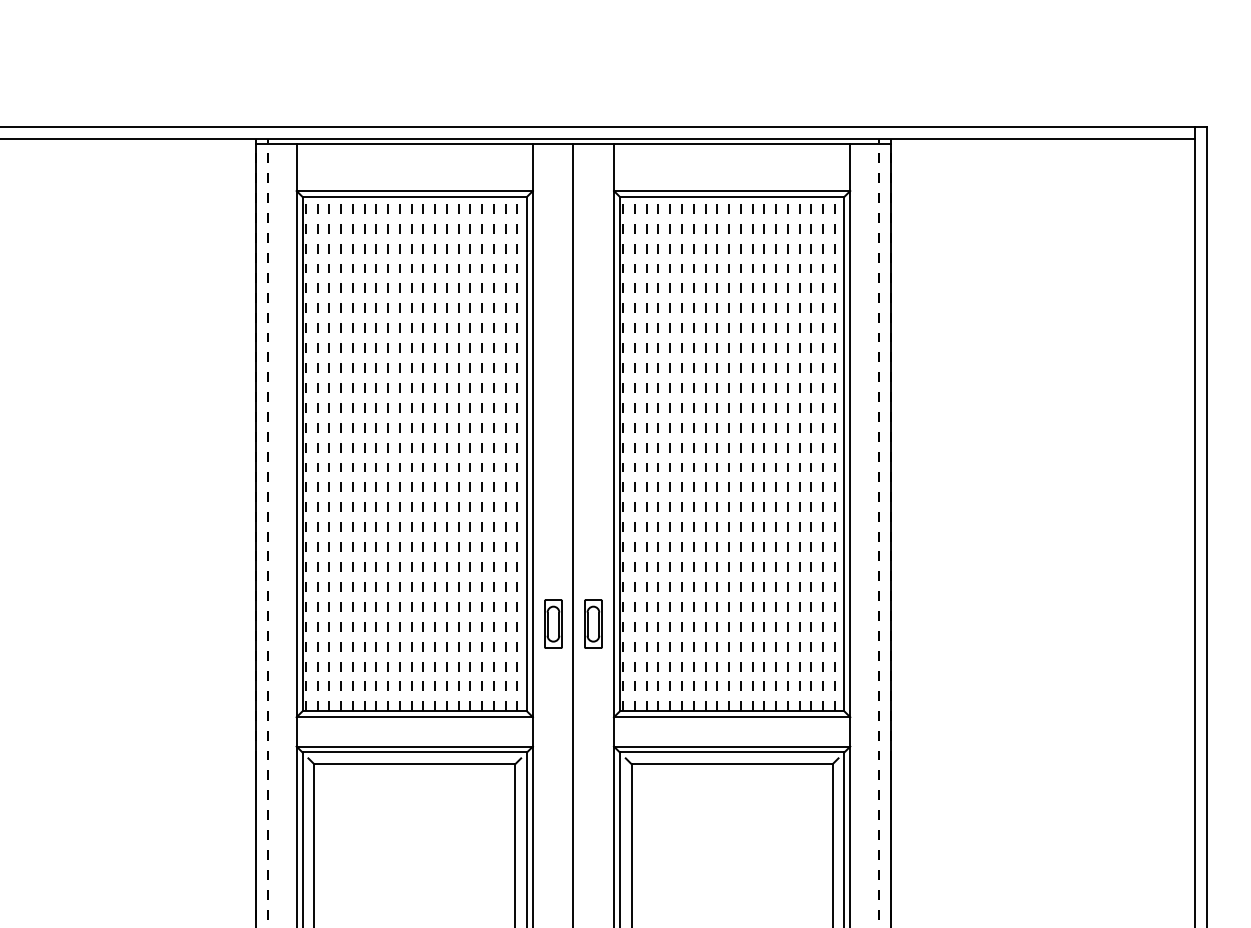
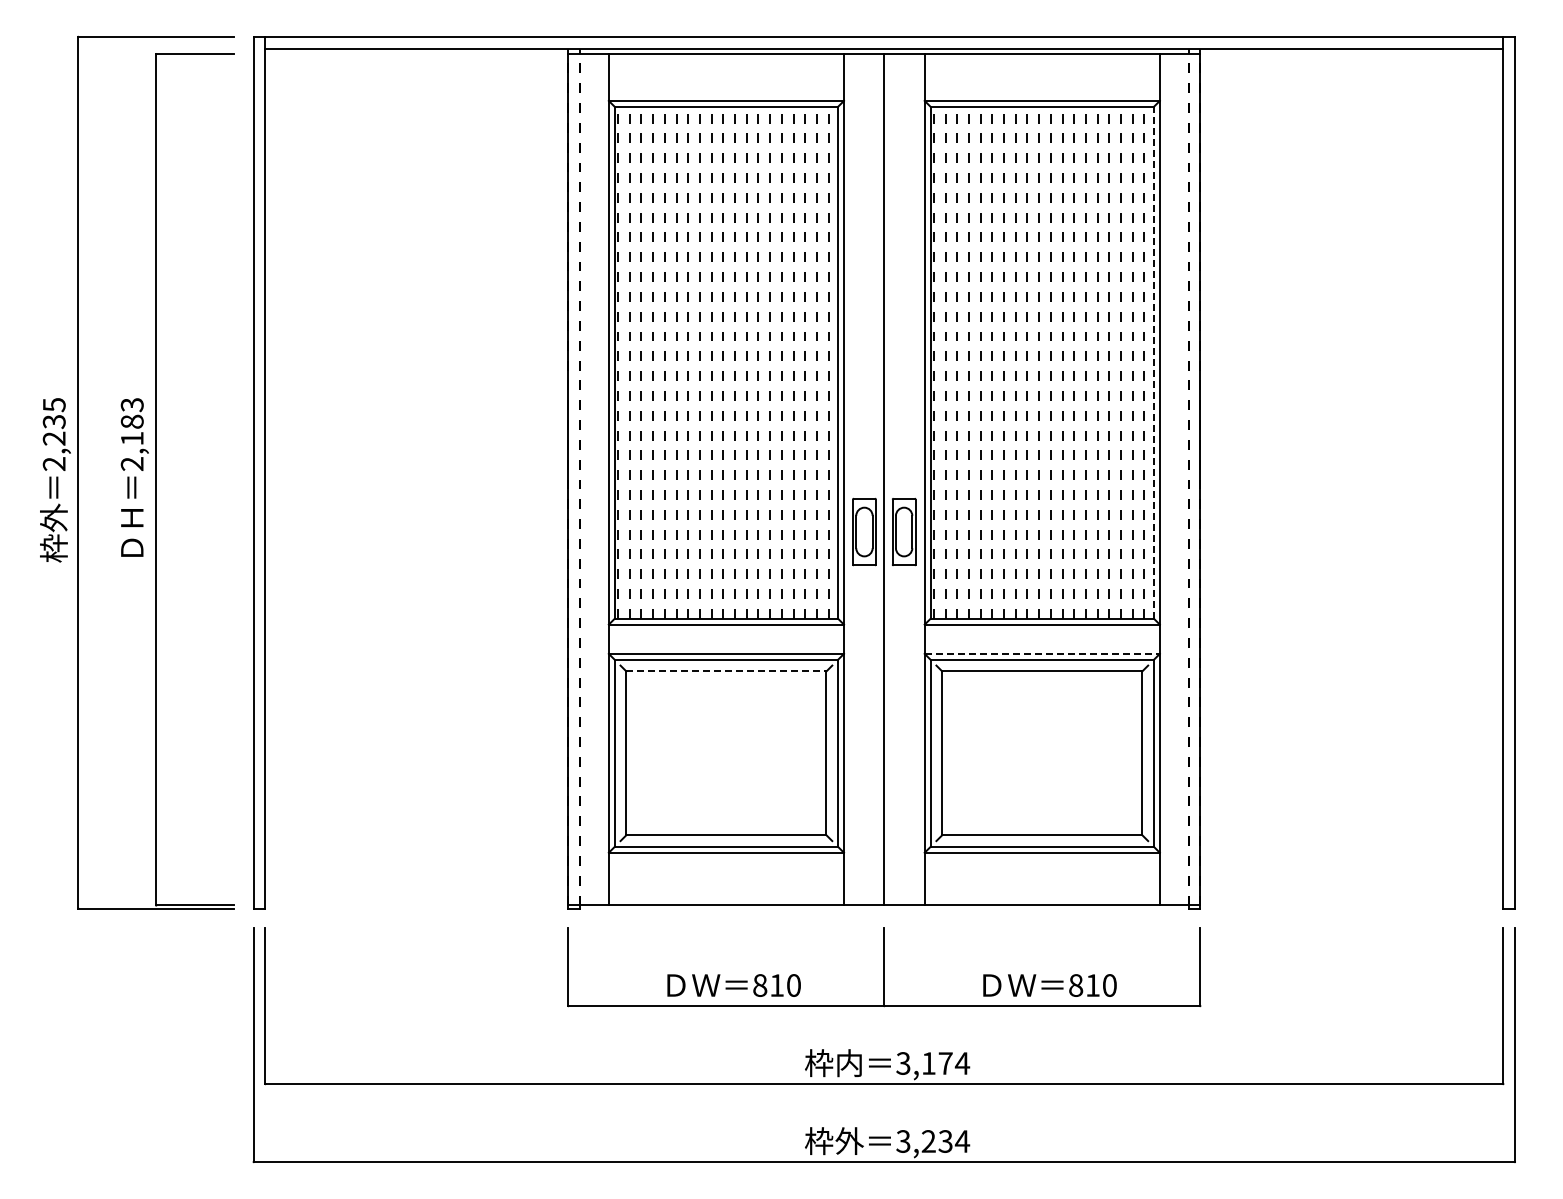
line: (844, 453) -> (1154, 362), solid -> dashed
part: (553, 623) -> (864, 531), size x1.4
part: (593, 623) -> (904, 531), size x1.4
line: (732, 746) -> (1042, 653), solid -> dashed
line: (414, 764) -> (726, 671), solid -> dashed

